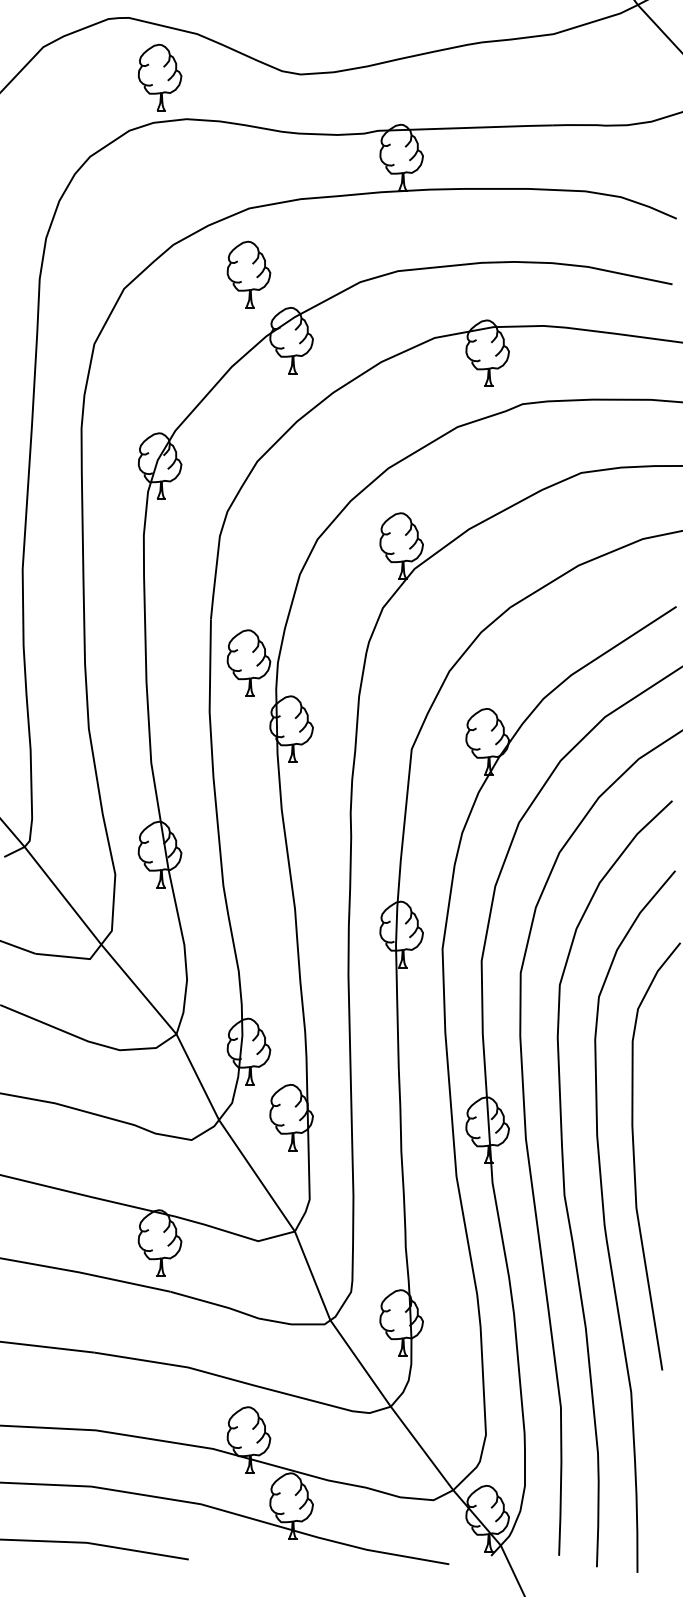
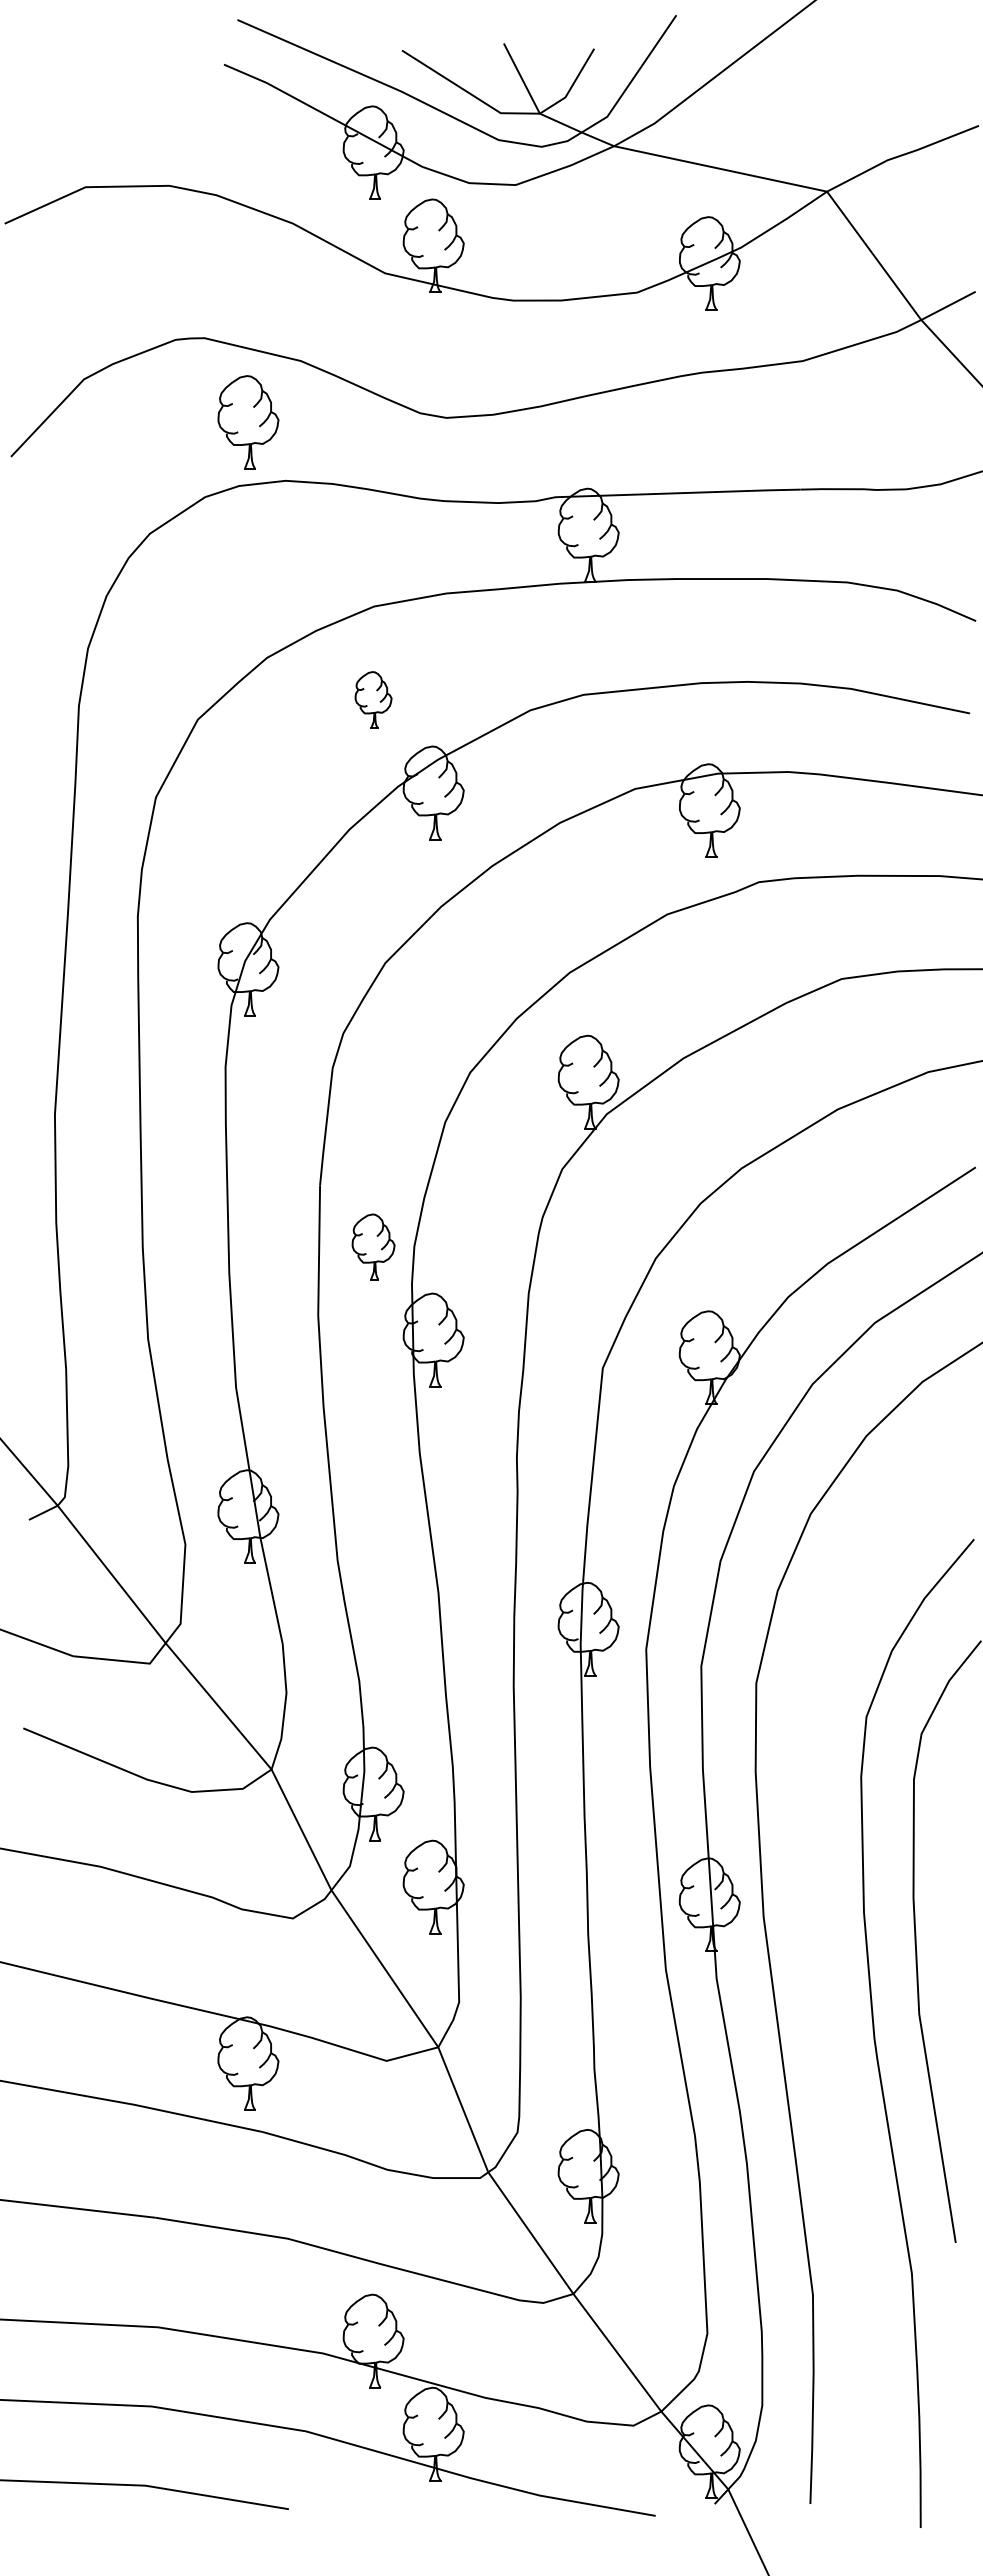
part: (248, 274) -> (373, 699), size x0.6
part: (248, 662) -> (373, 1246), size x0.7
curve: (564, 1184) -> (818, 1980), removed

